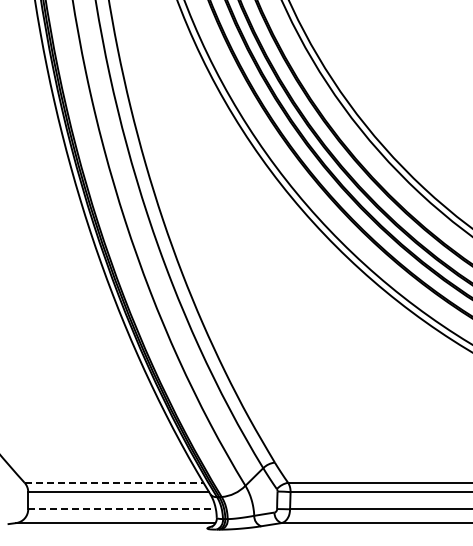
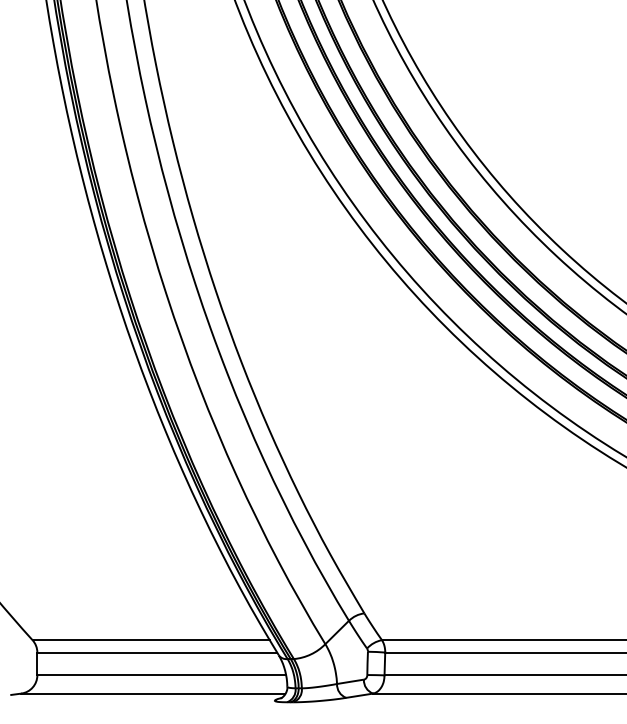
line: (114, 482) -> (151, 639), dashed -> solid
line: (121, 509) -> (161, 675), dashed -> solid

